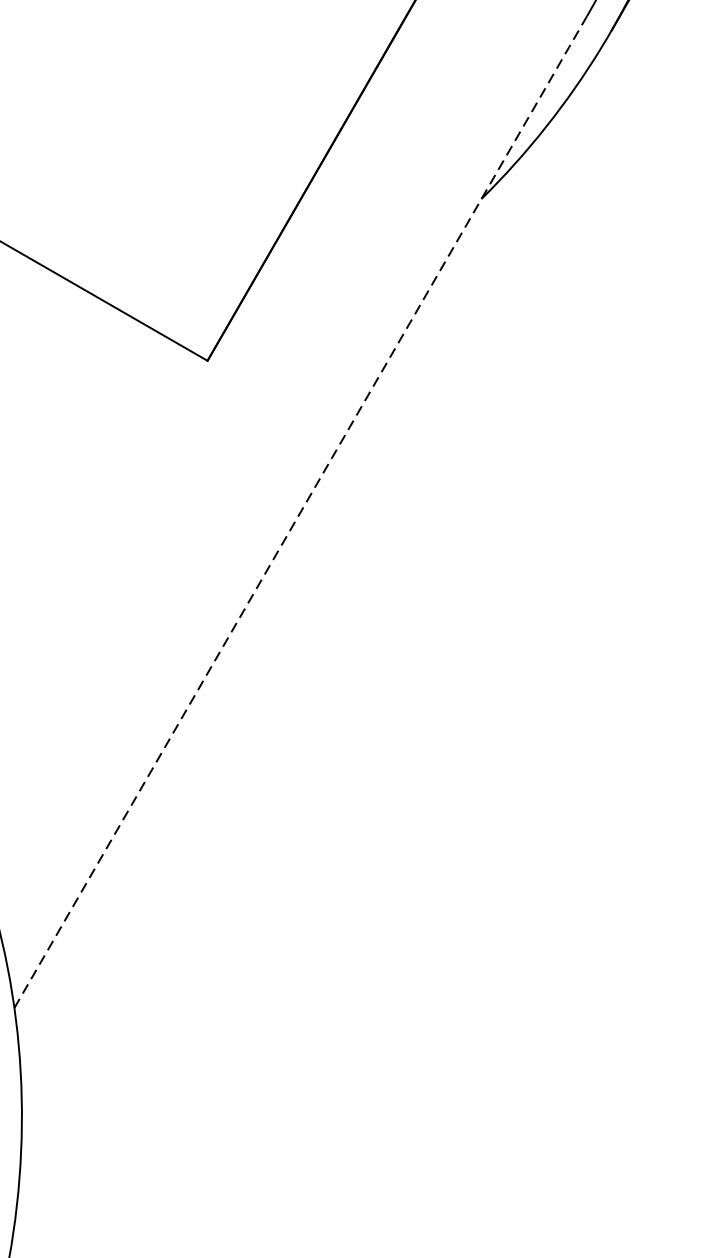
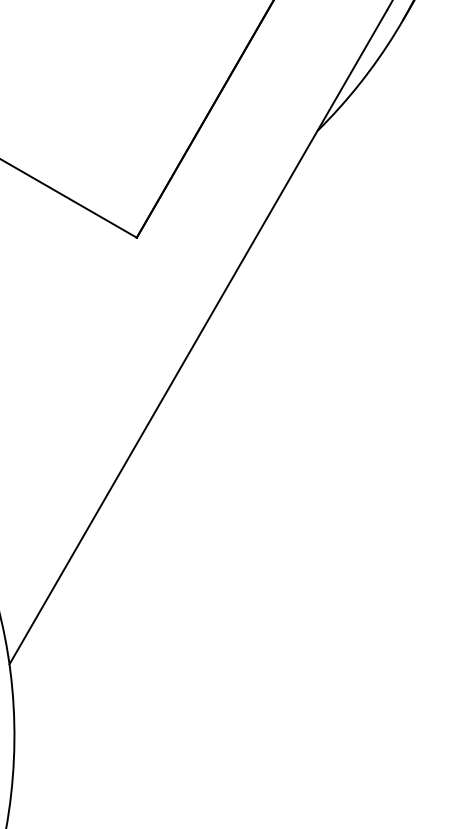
line: (301, 512) -> (198, 337), dashed -> solid

